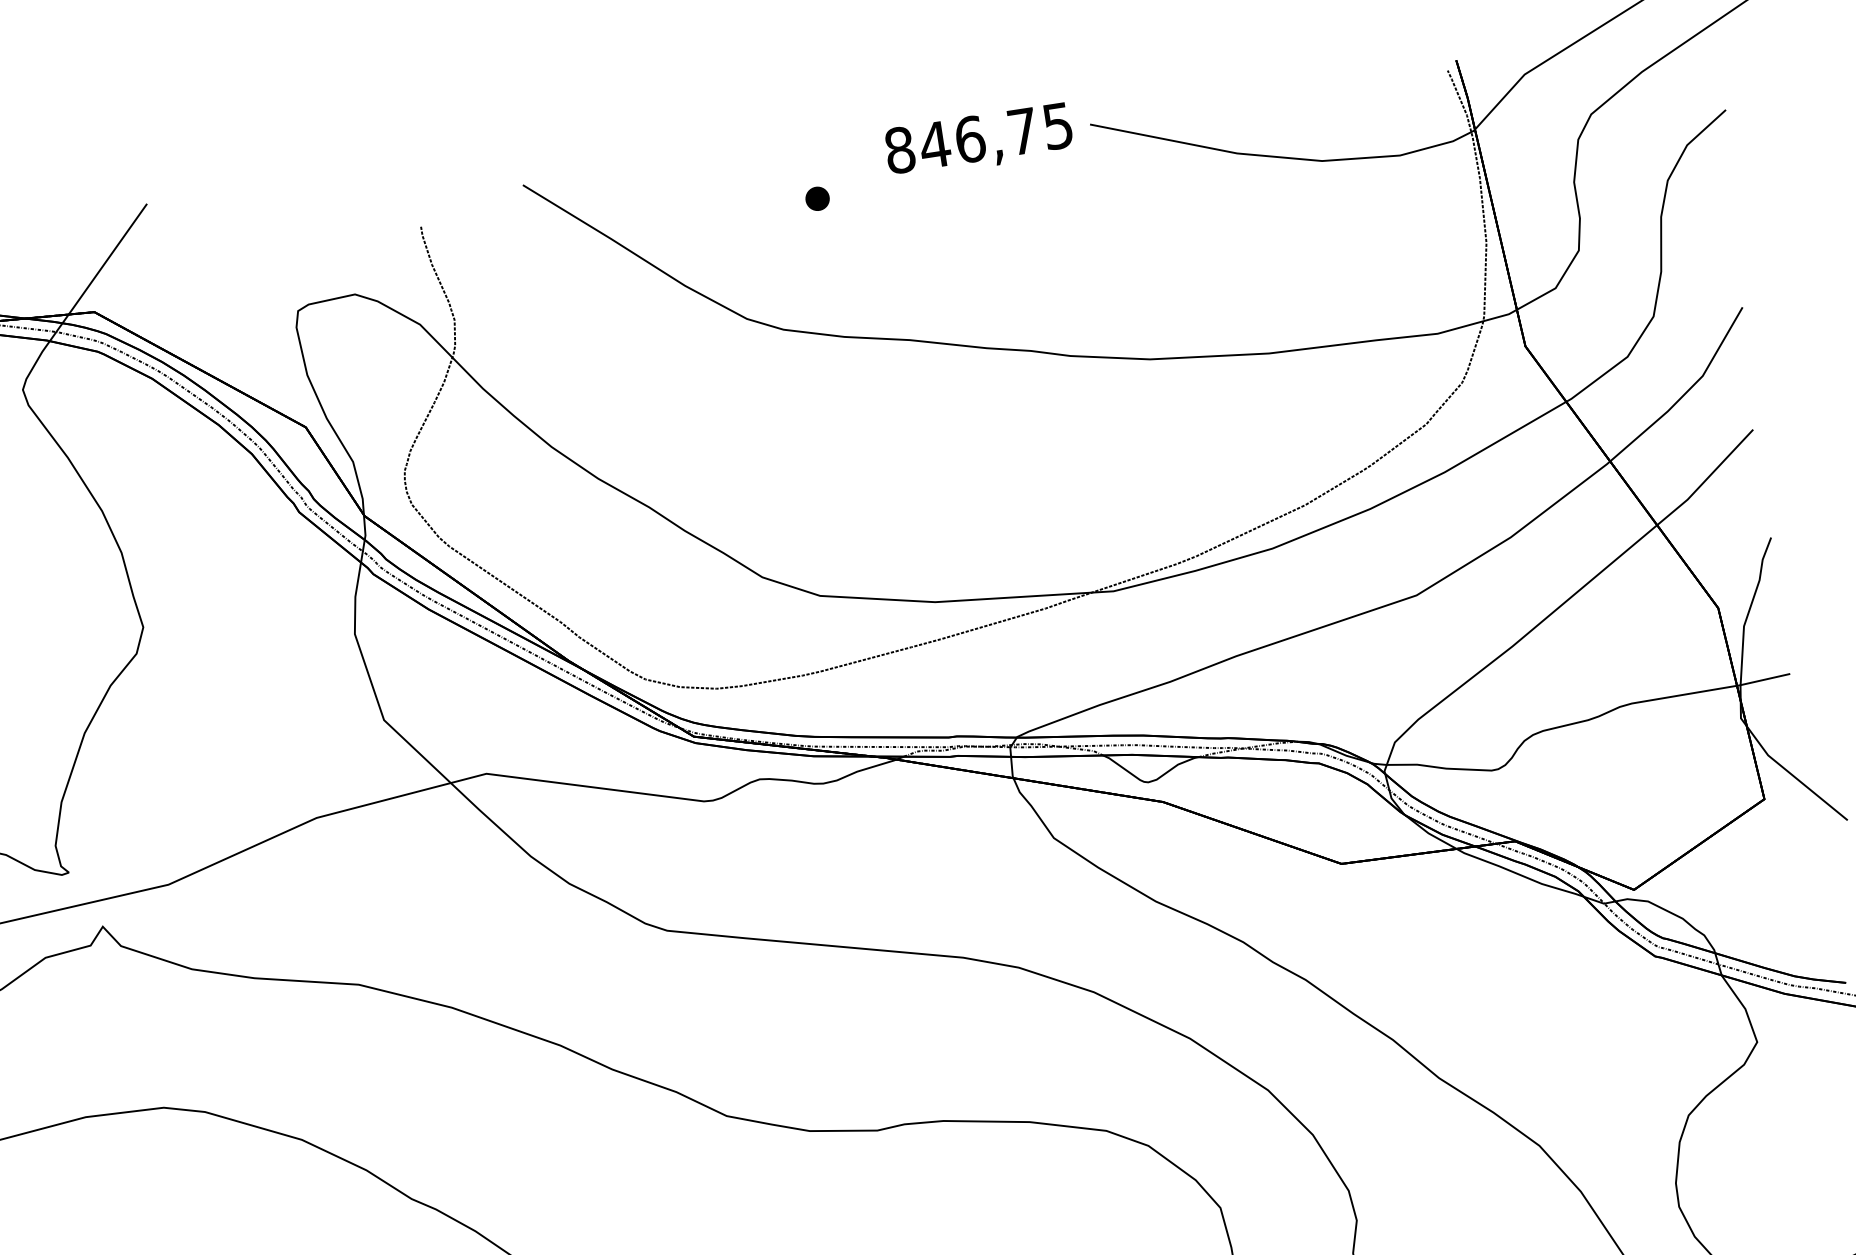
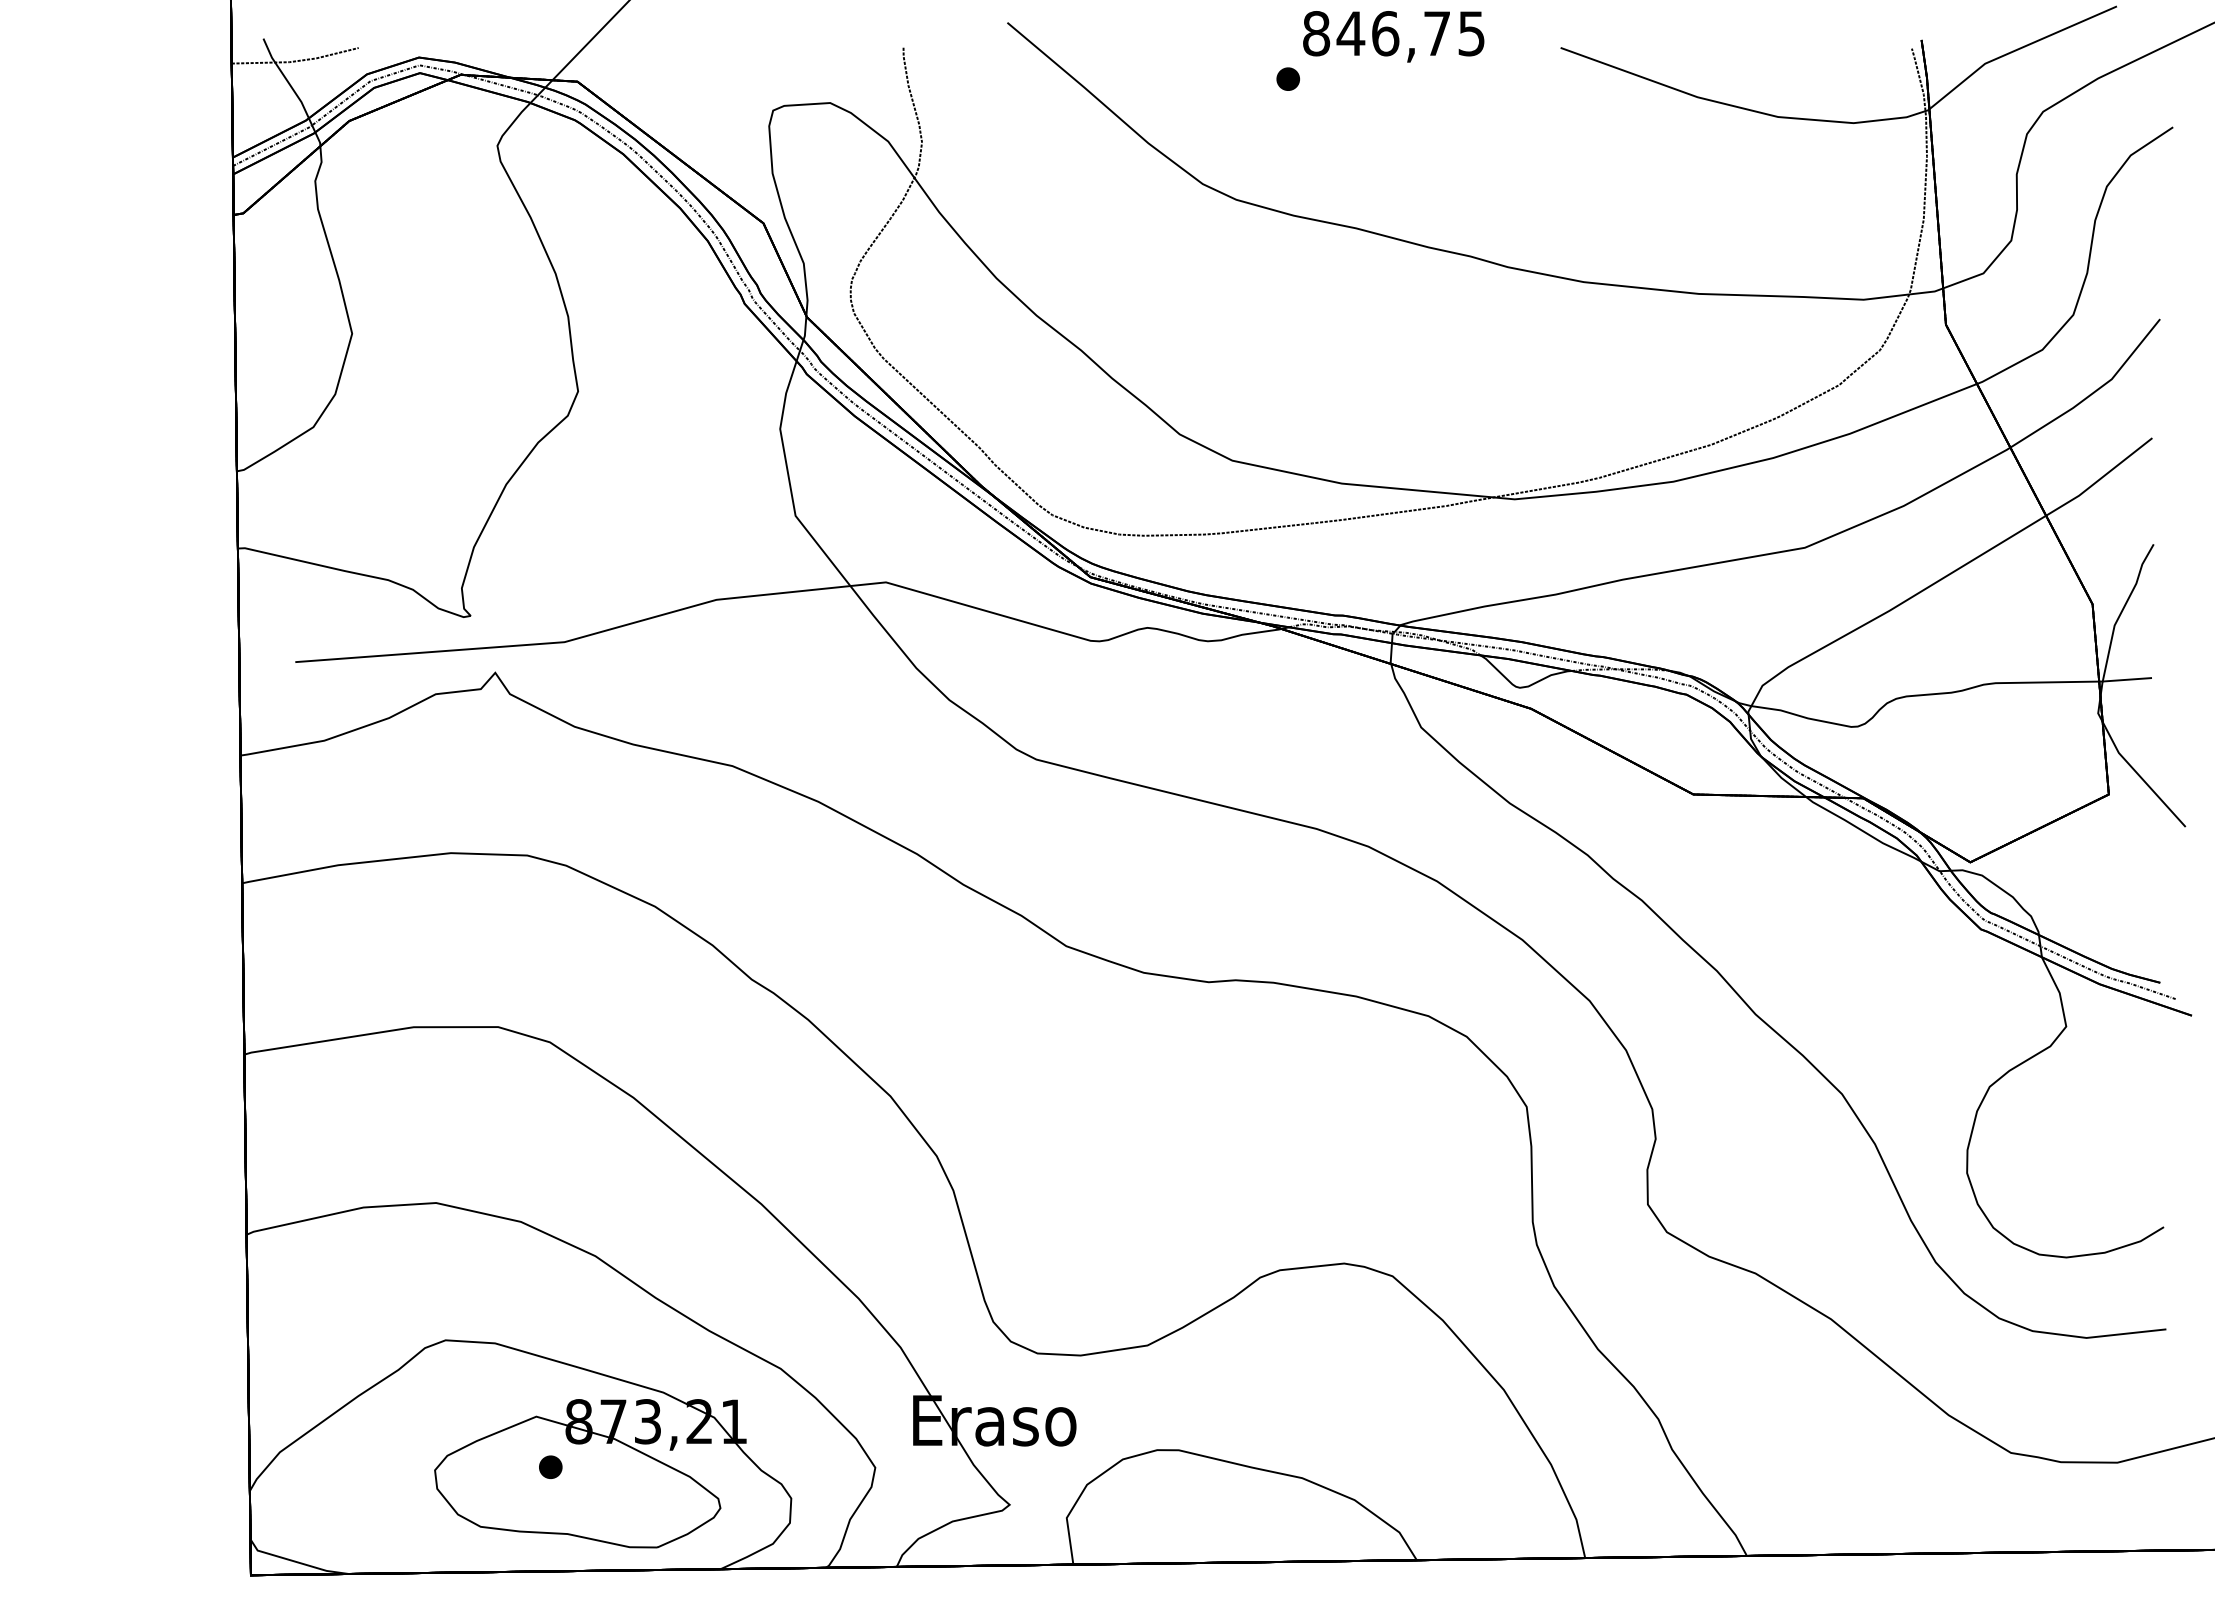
text: (978, 141) -> (1393, 36), moved

